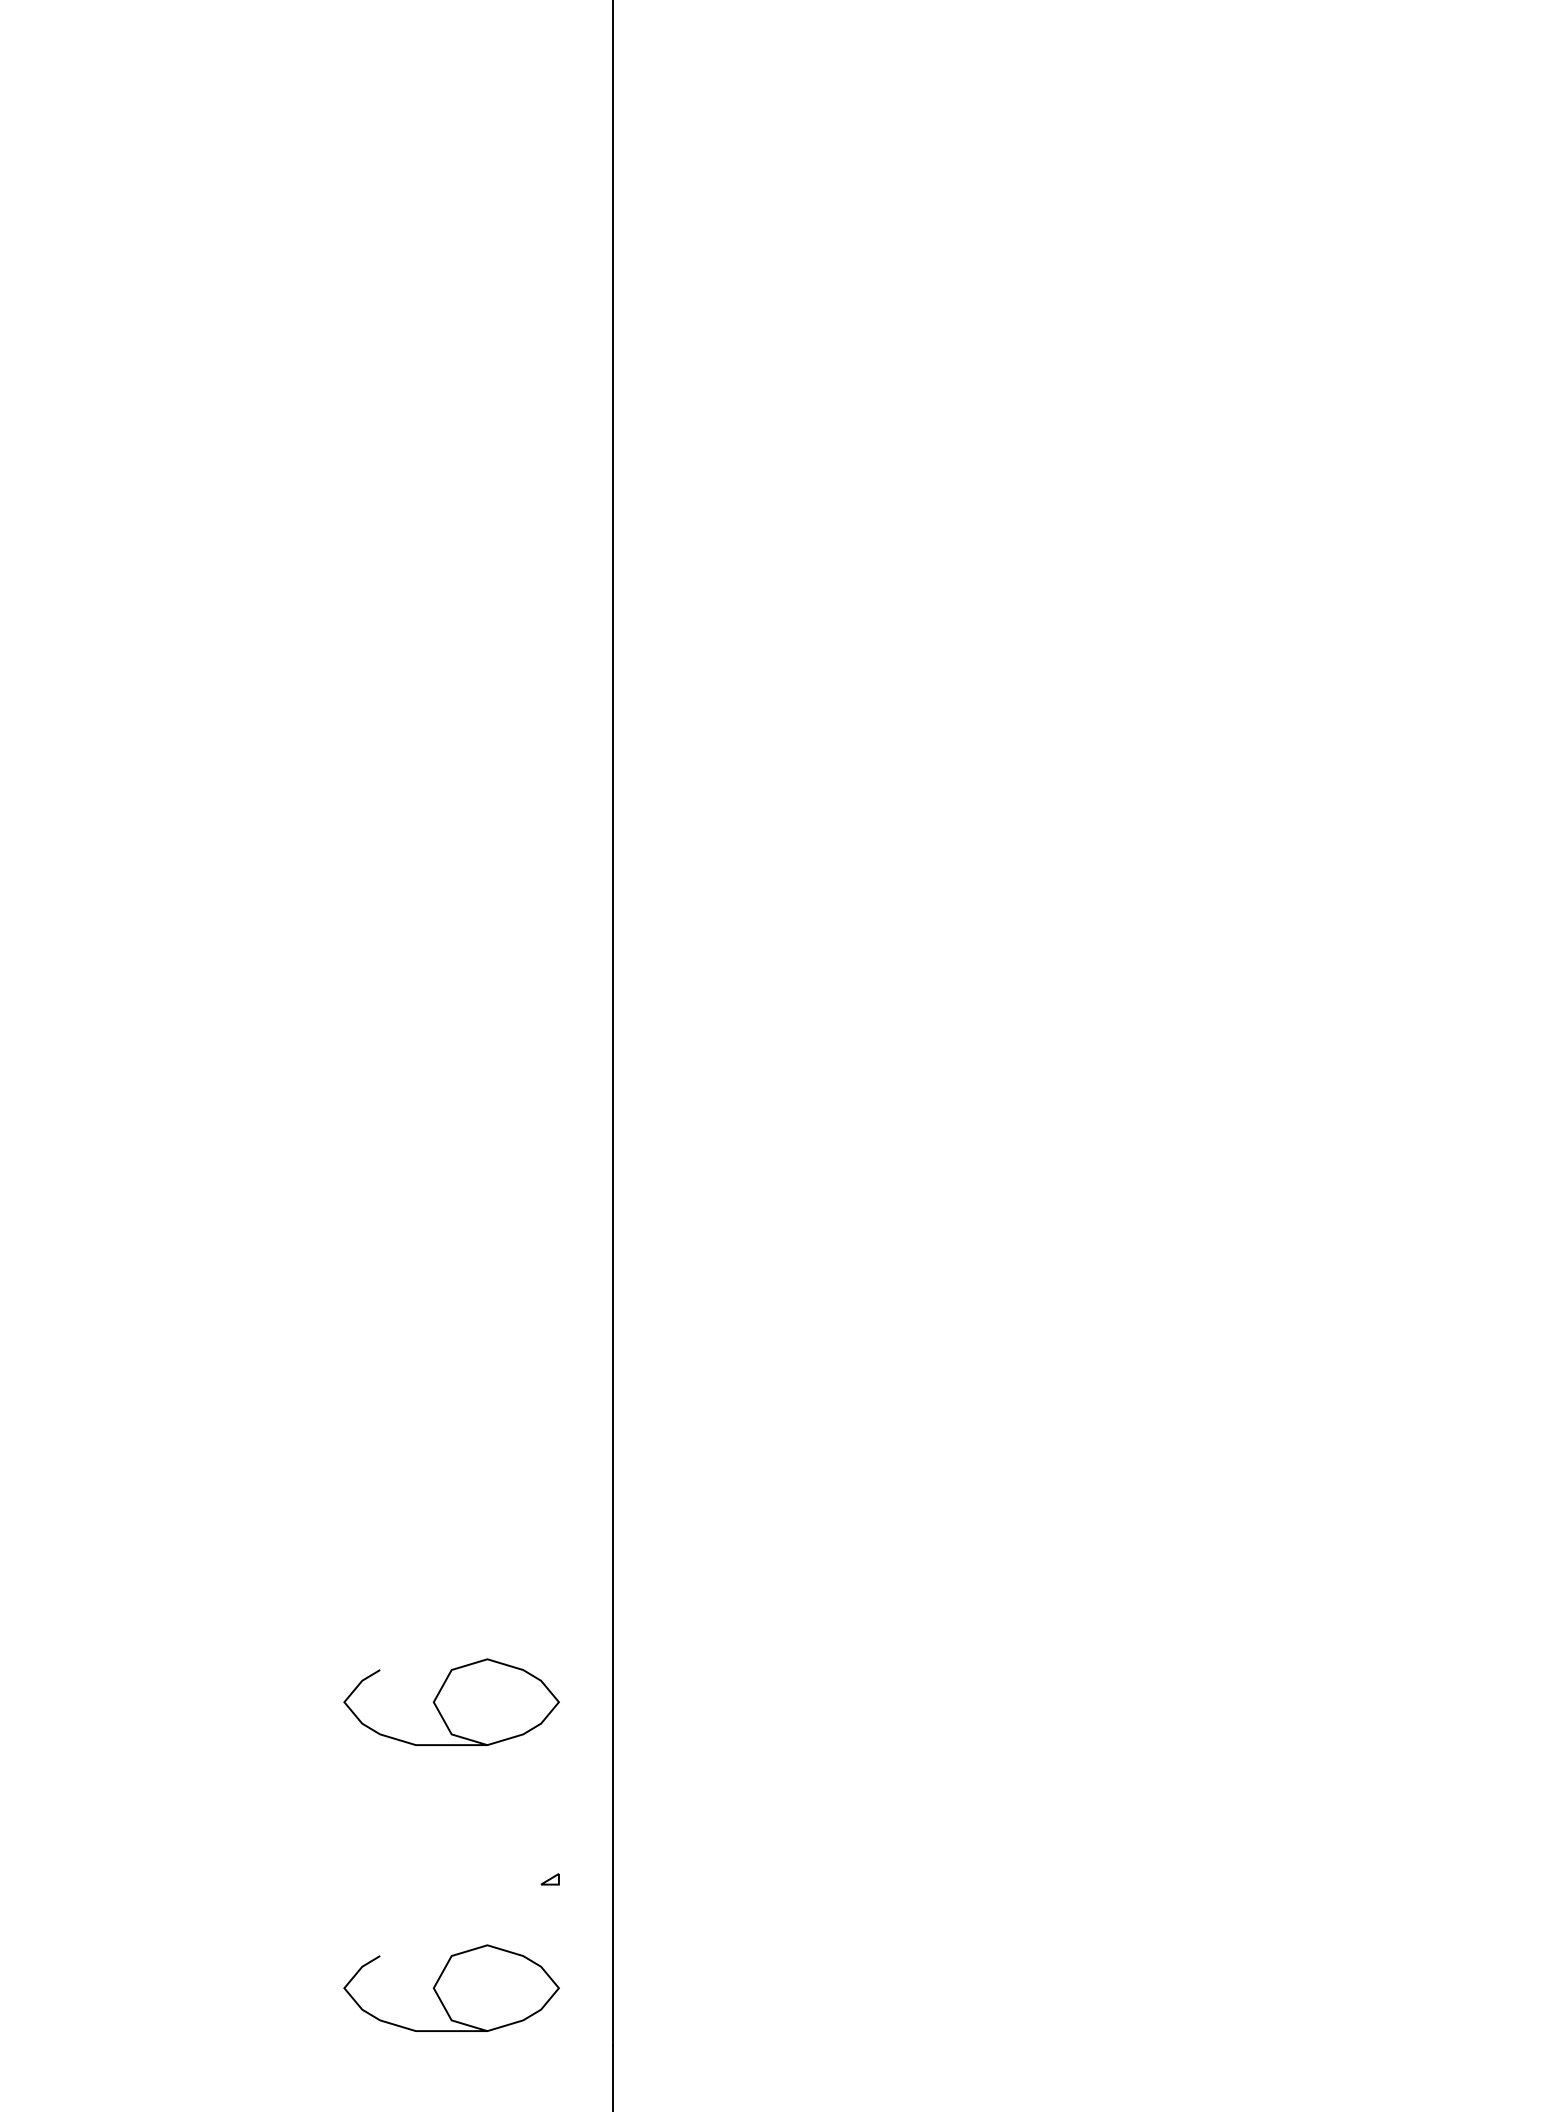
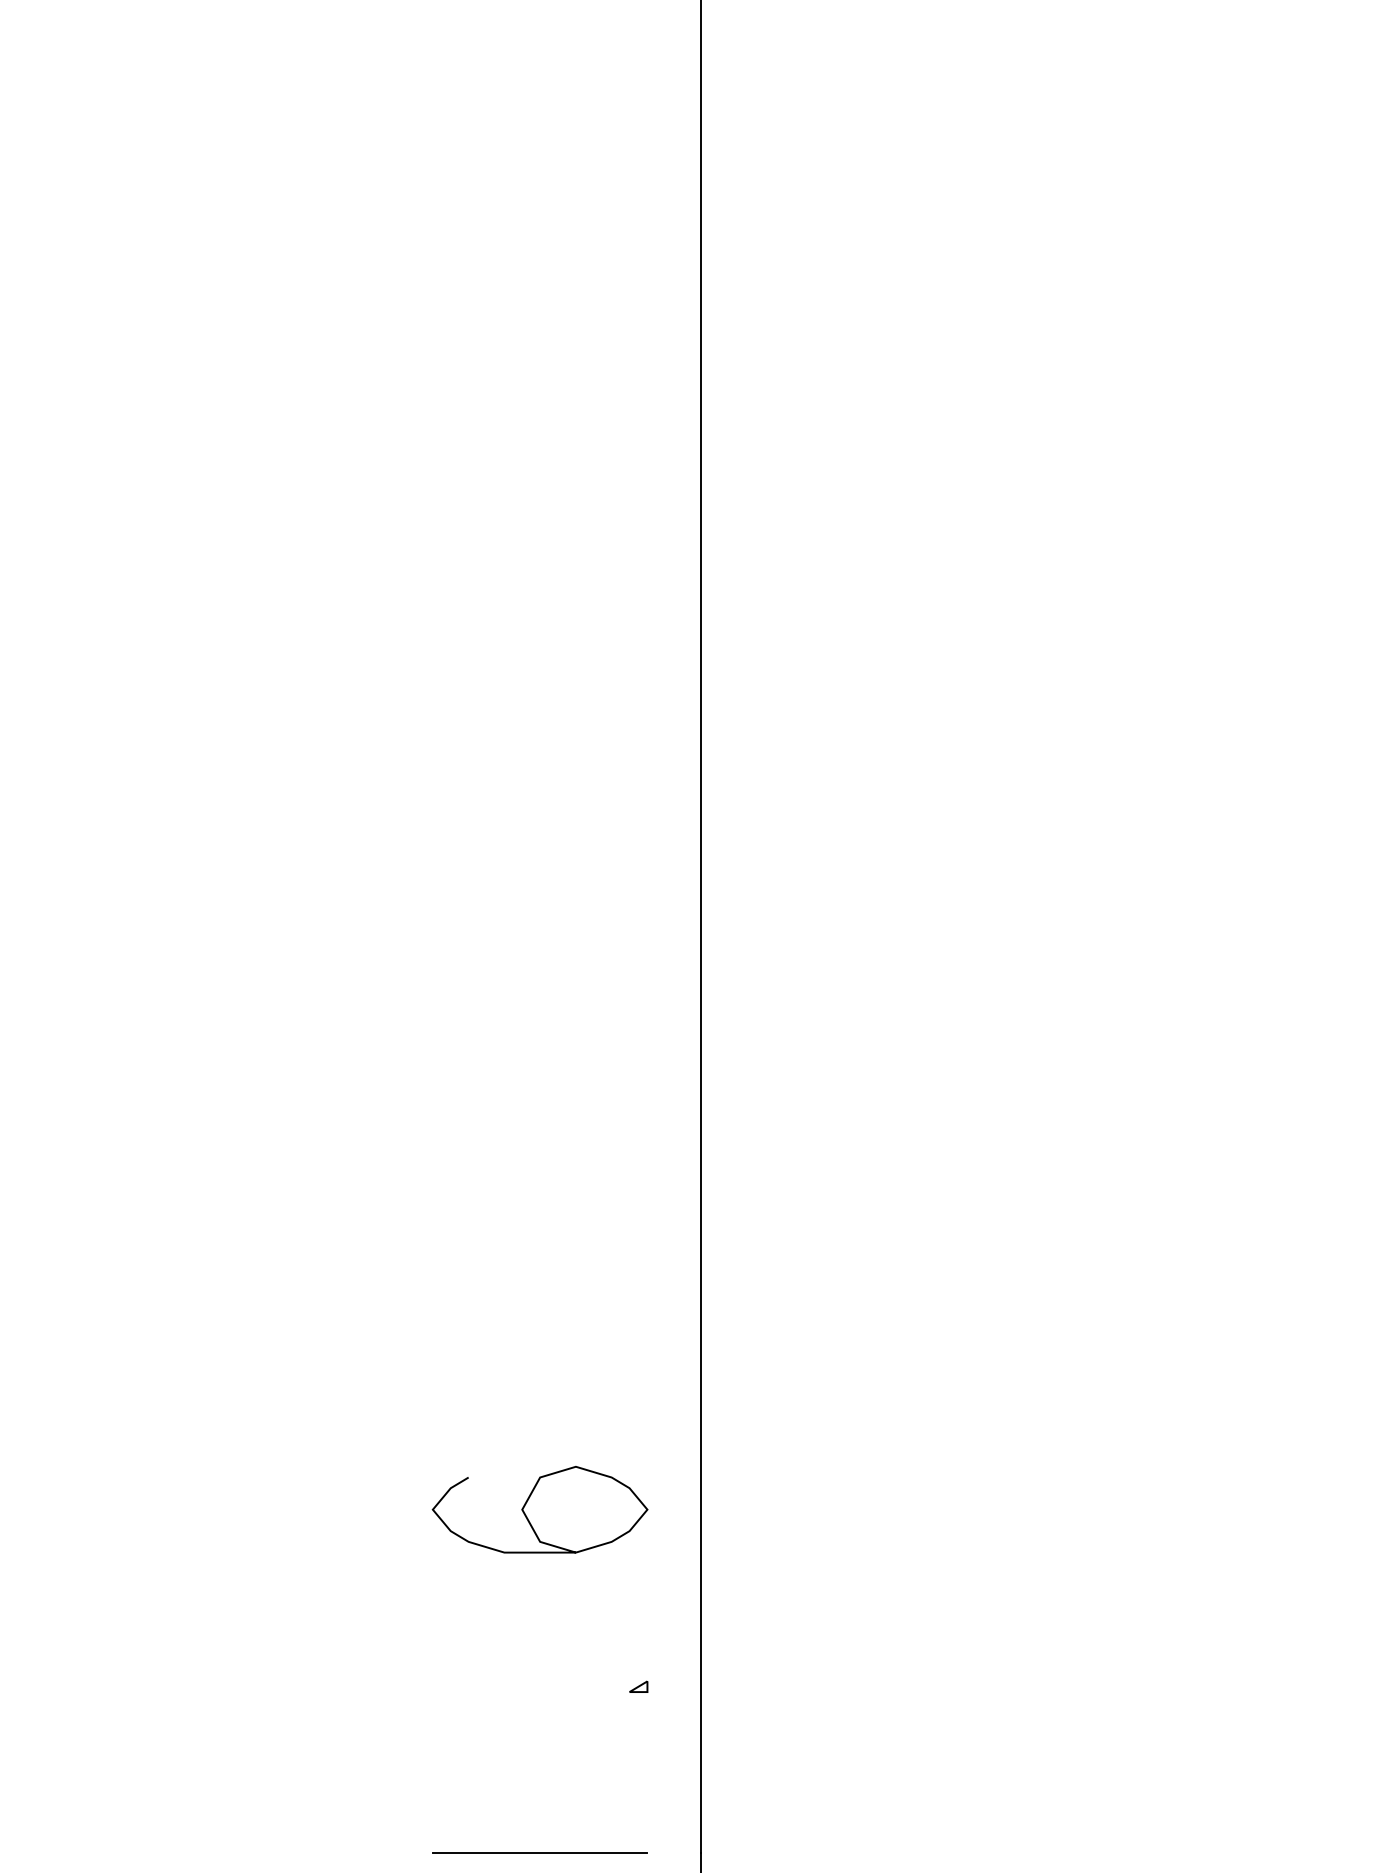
curve: (439, 1980) -> (527, 1787), removed
line: (451, 2045) -> (539, 1852), added

